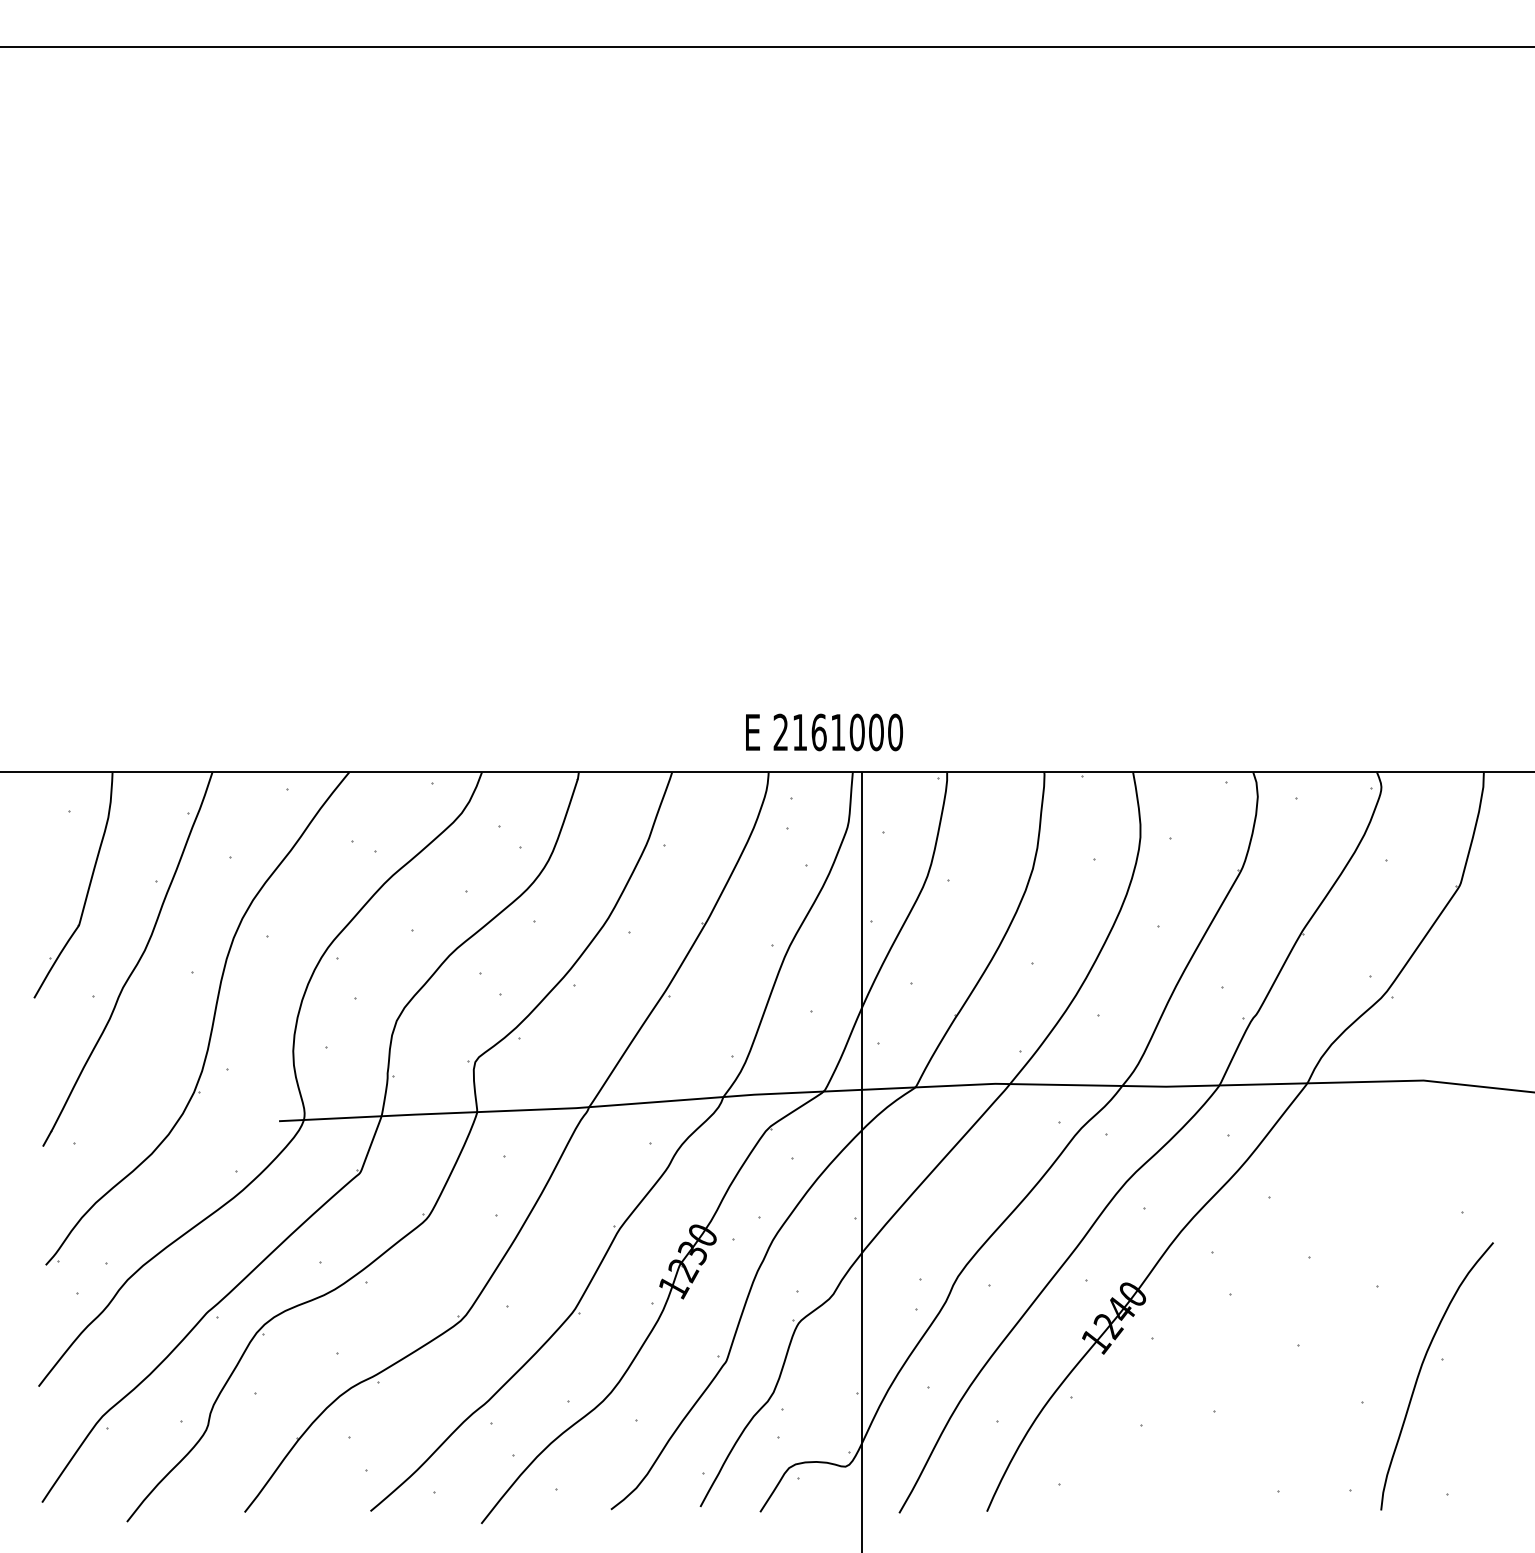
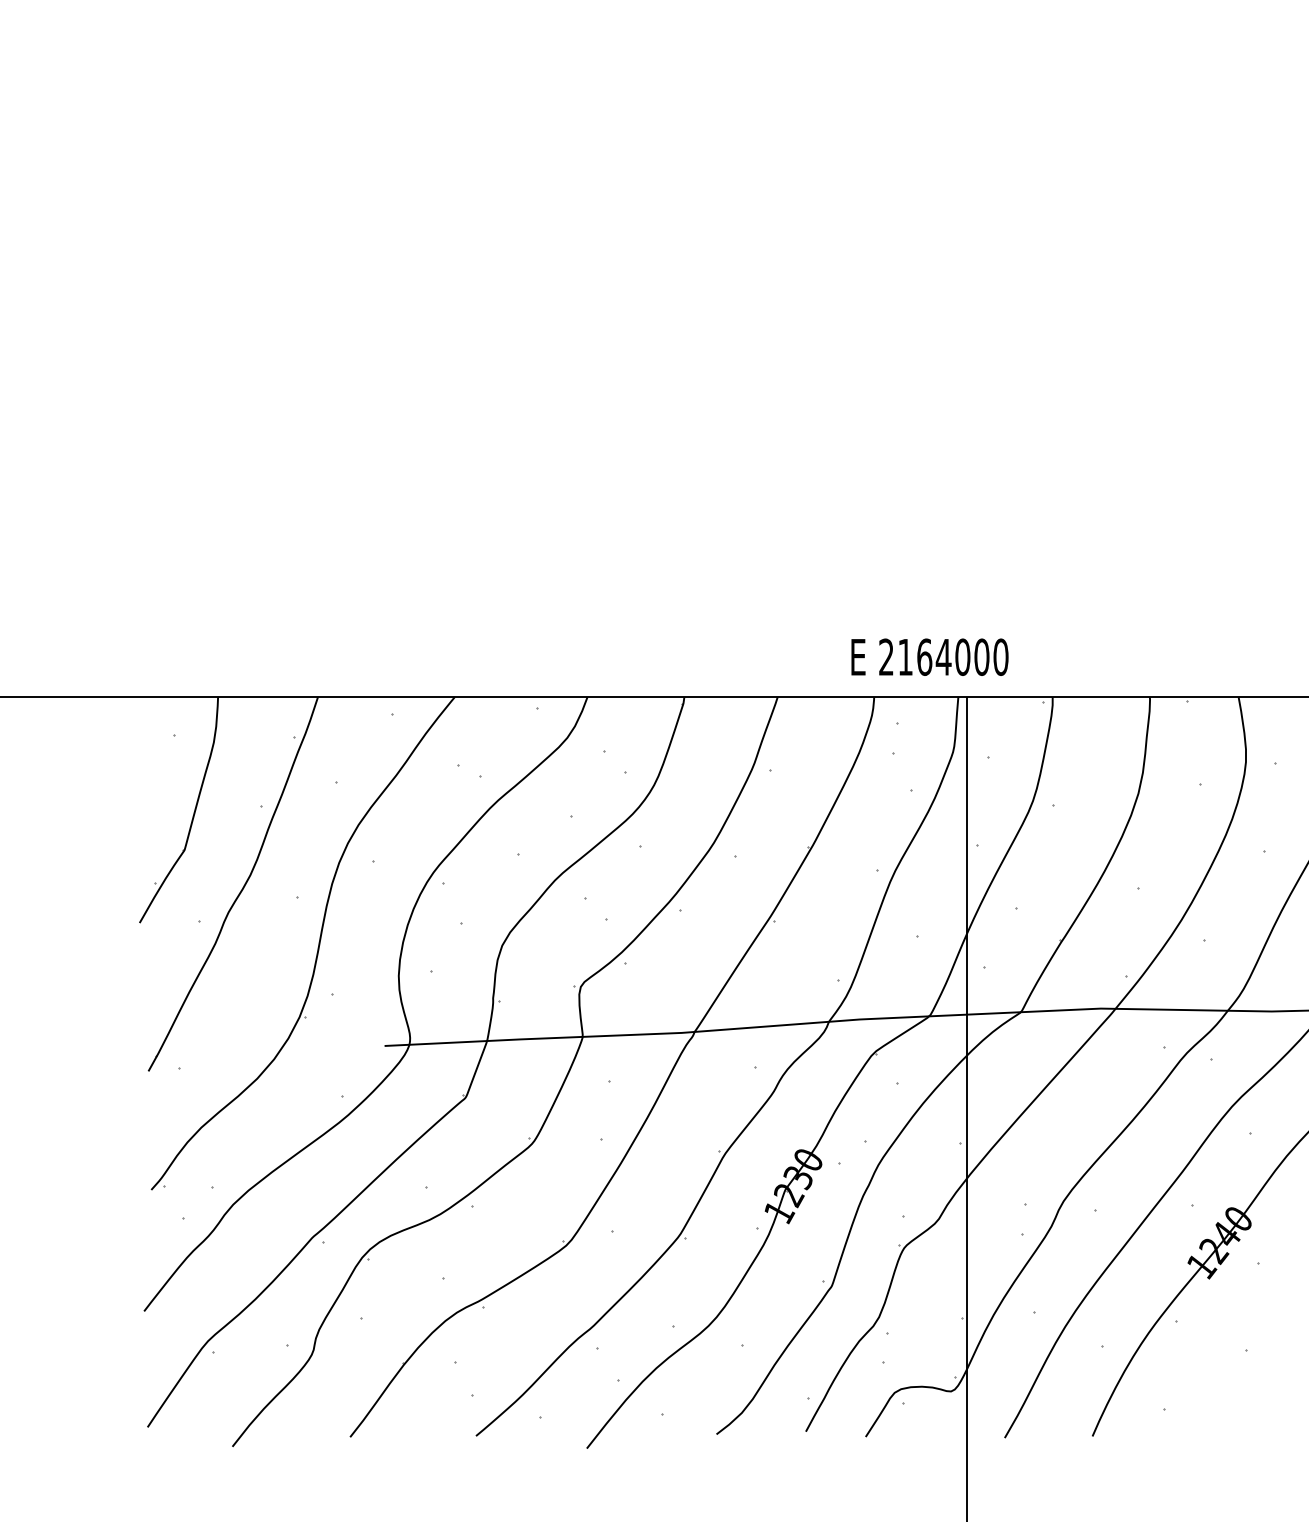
text: (838, 732) -> (944, 657), 2161000 -> 2164000

